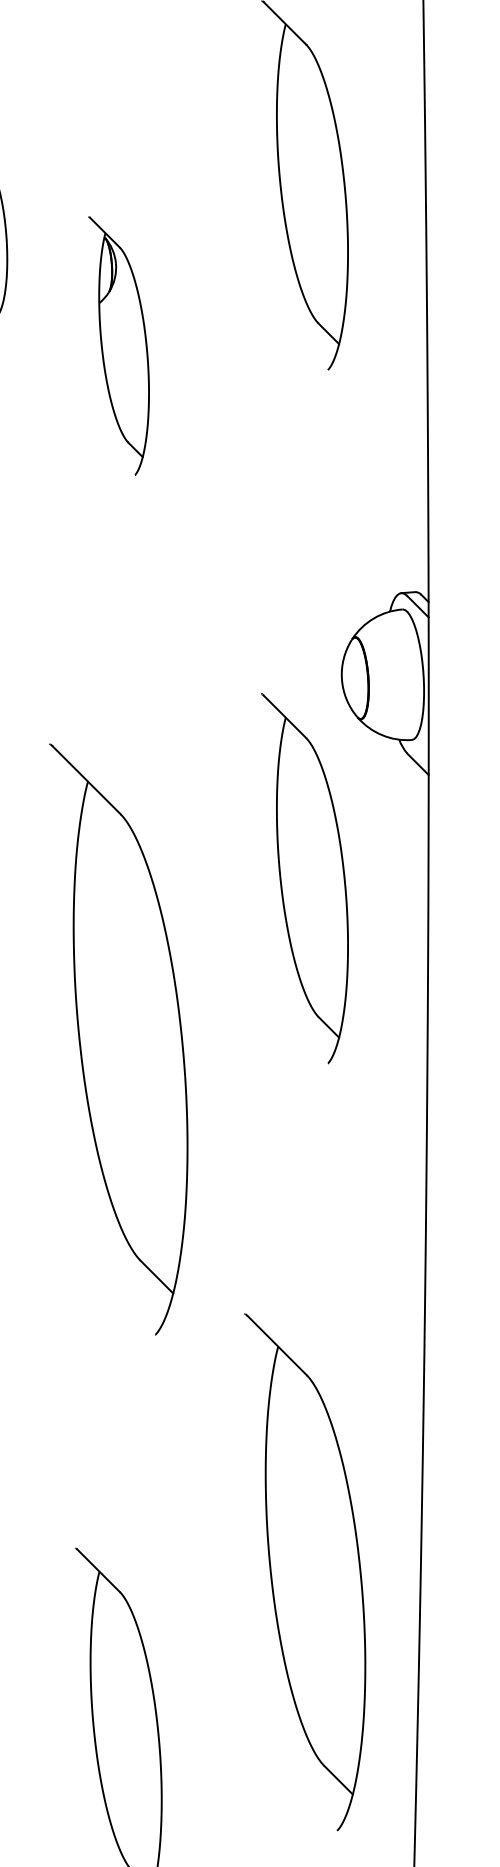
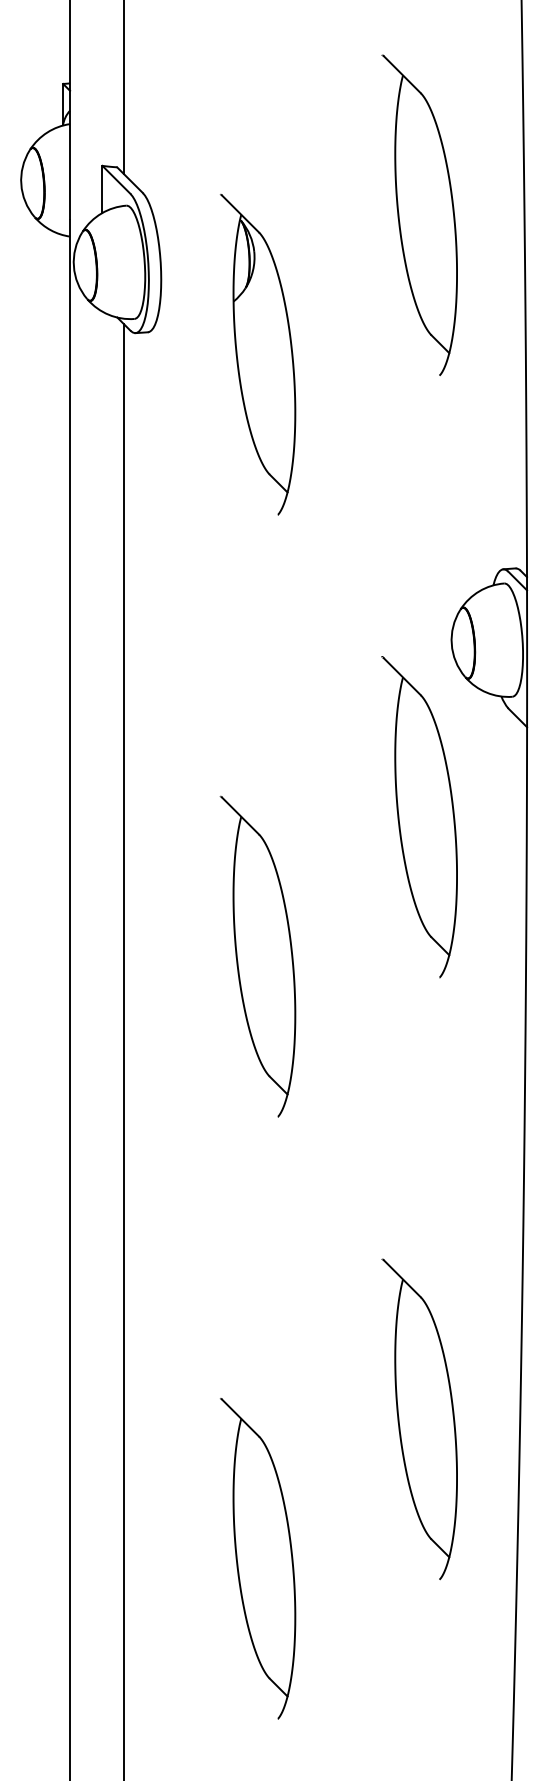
part: (119, 345) -> (258, 354), size x1.43
part: (118, 1039) -> (257, 956), size x0.62
part: (304, 1572) -> (419, 1419), size x0.71

